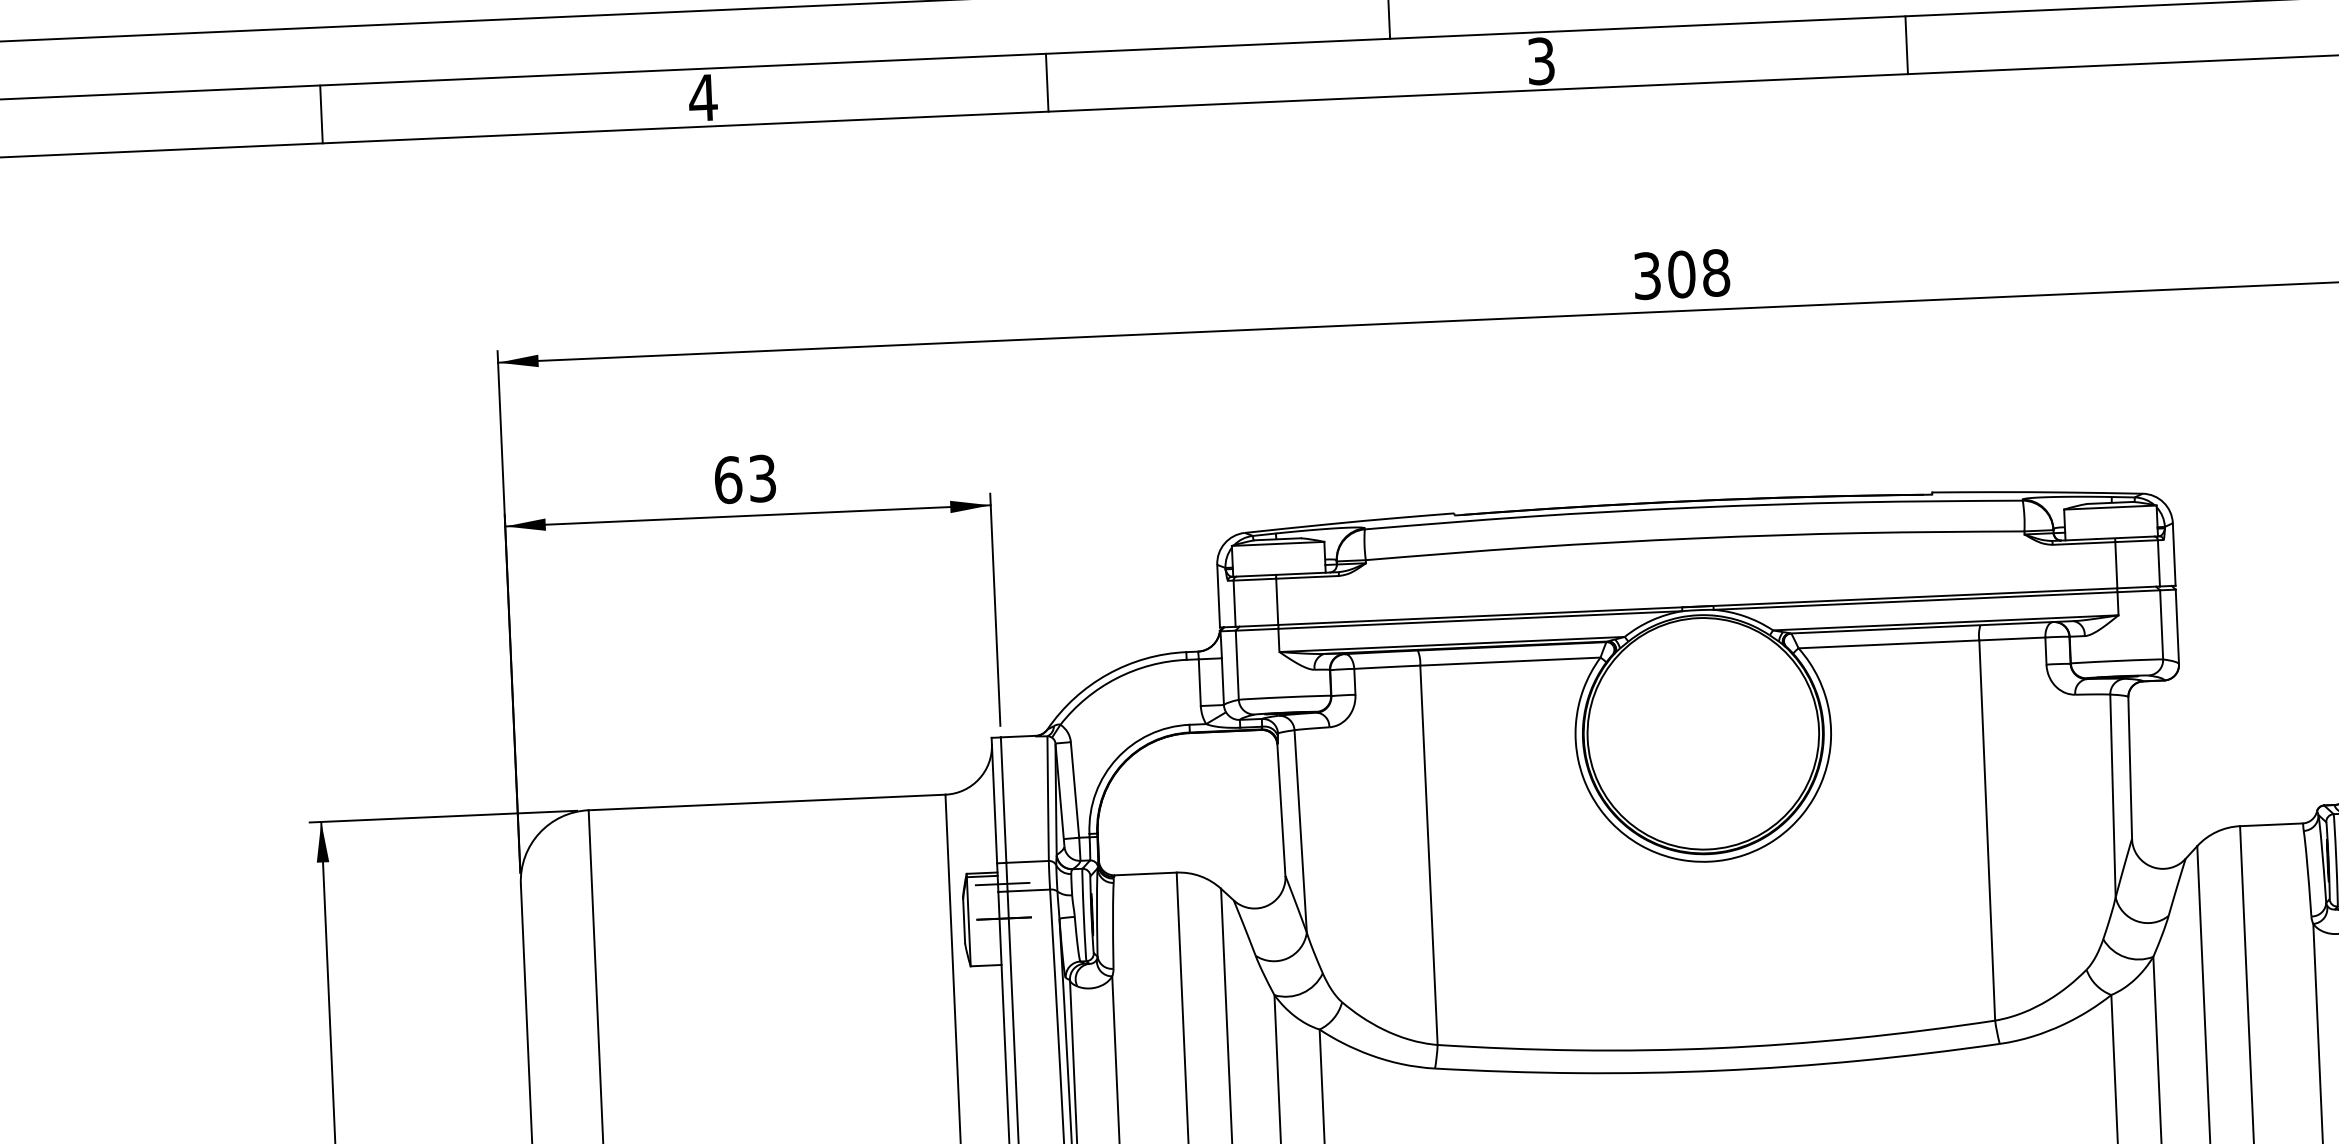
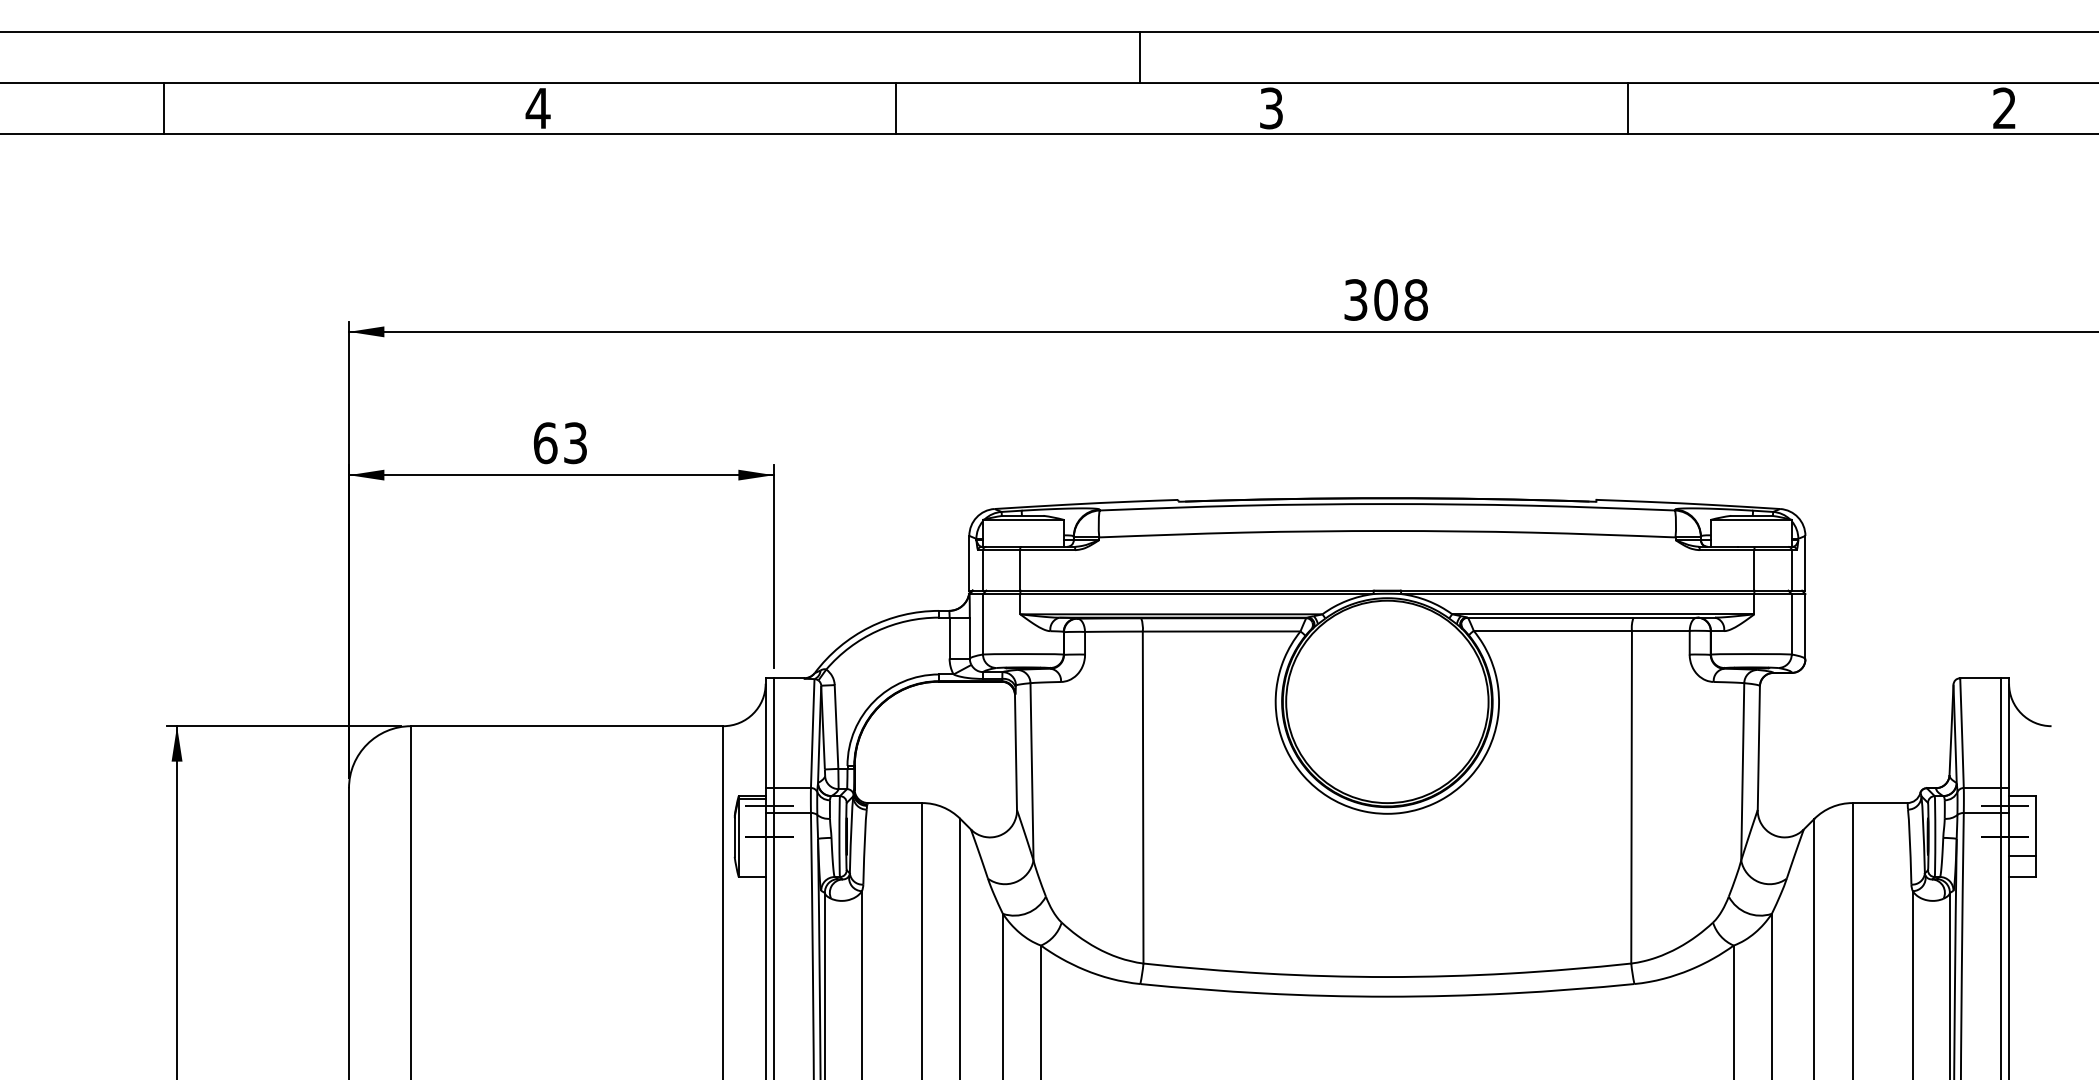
line: (1907, 45) -> (1628, 108), moved
line: (1047, 82) -> (896, 108), moved
line: (321, 114) -> (164, 108), moved

